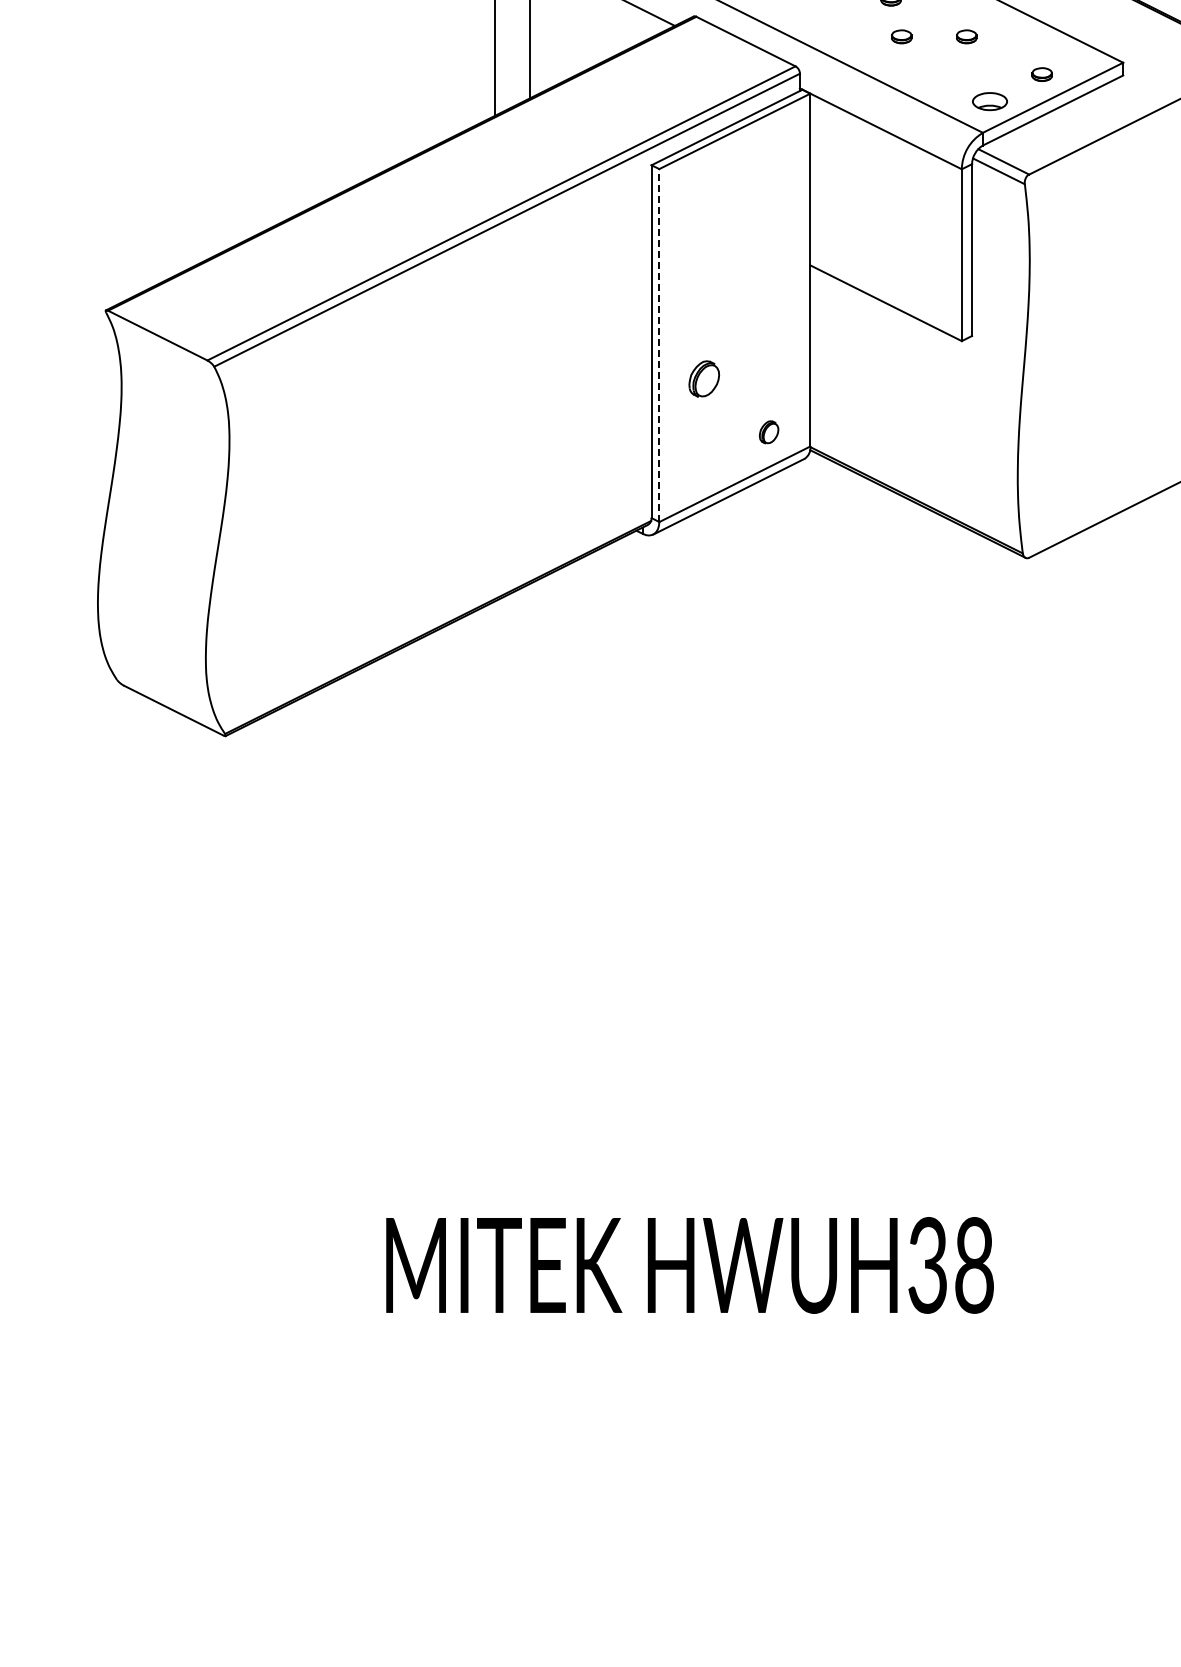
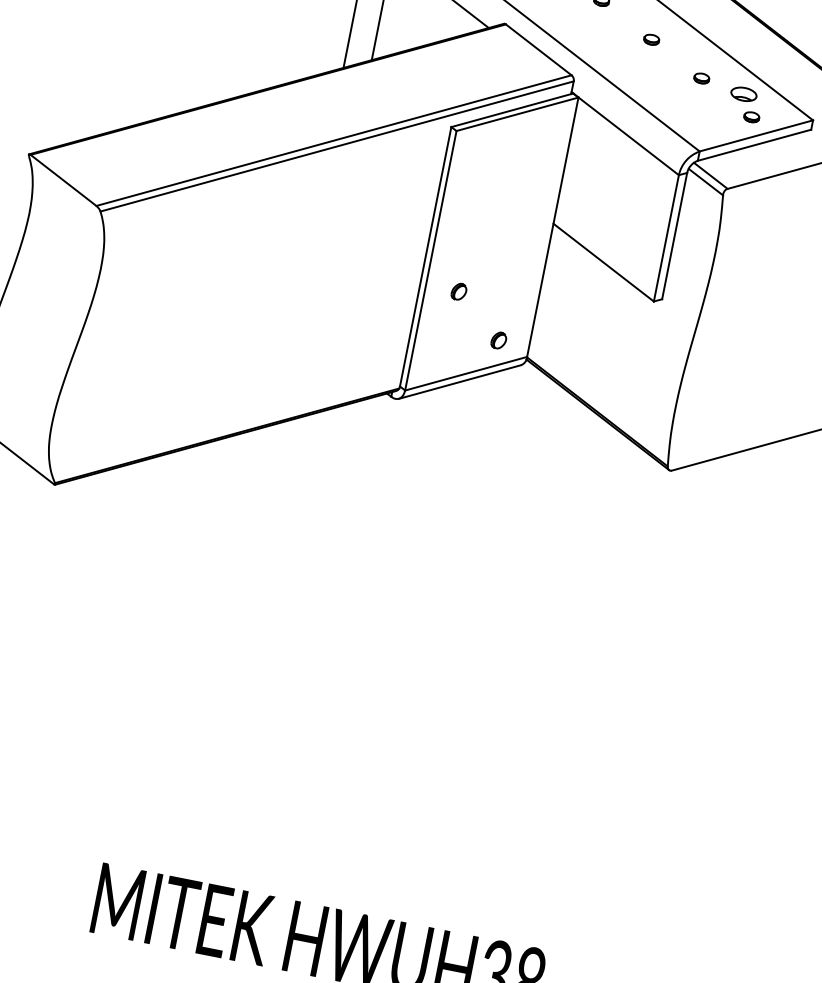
part: (901, 36) -> (653, 68), removed
part: (989, 101) -> (743, 94), moved
line: (659, 345) -> (430, 260), dashed -> solid
part: (704, 378) -> (459, 291), size x0.62

